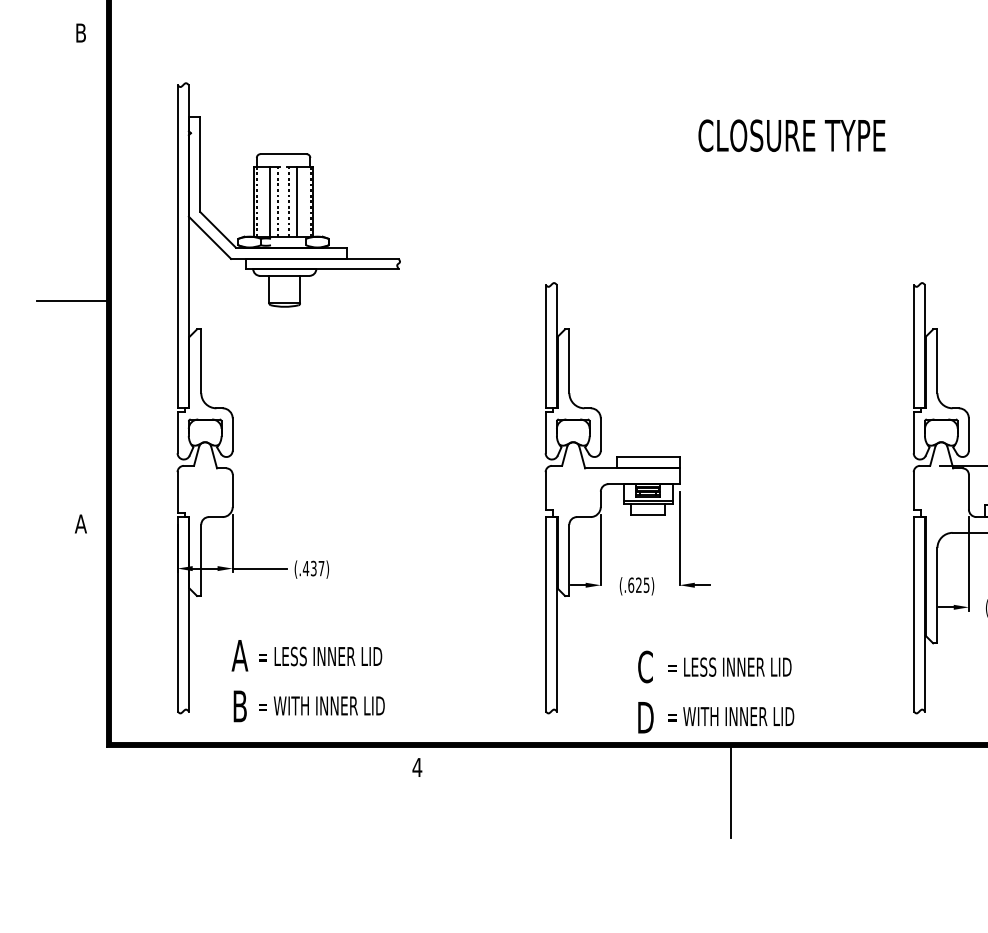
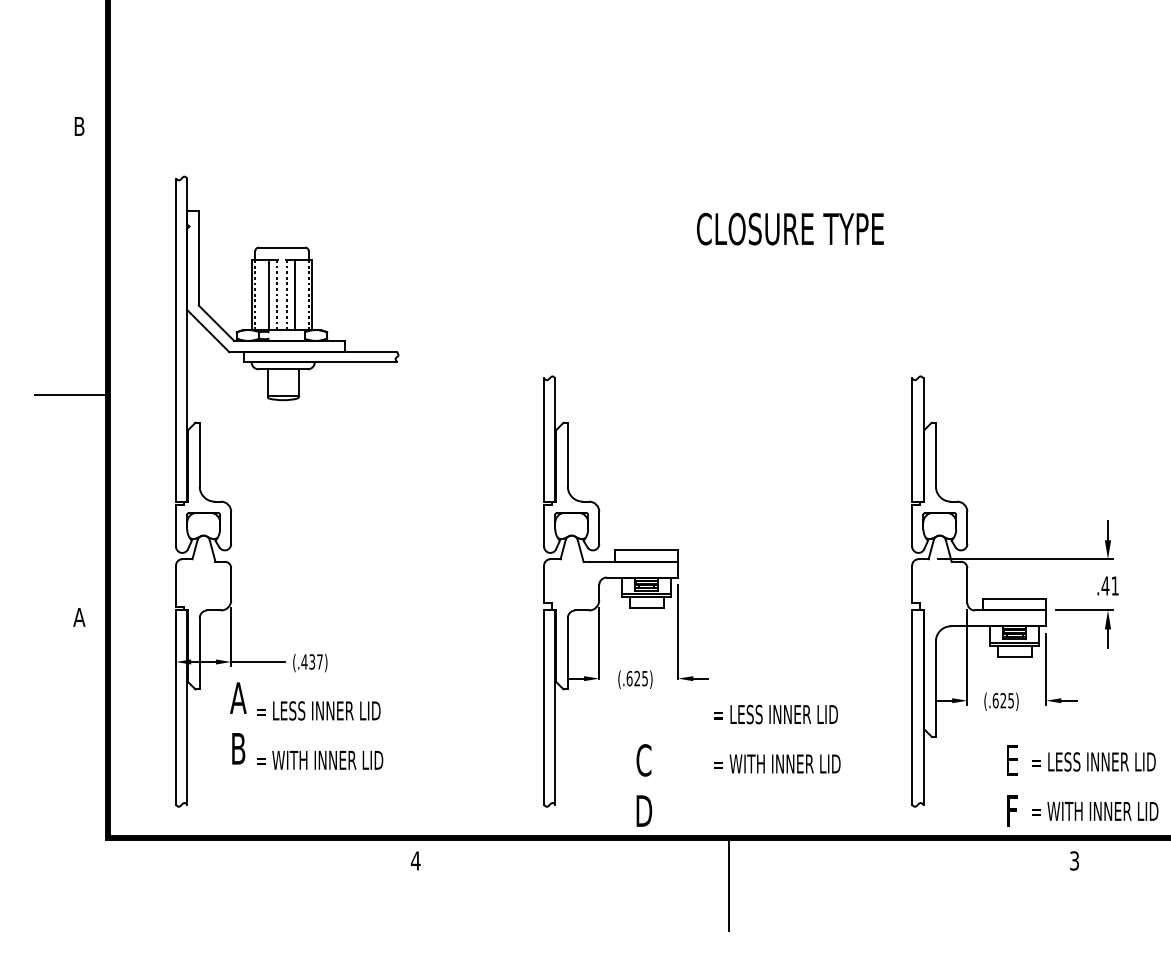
text: (240, 681) -> (238, 723), moved
text: (322, 681) -> (320, 735), moved
text: (731, 691) -> (777, 738), moved

